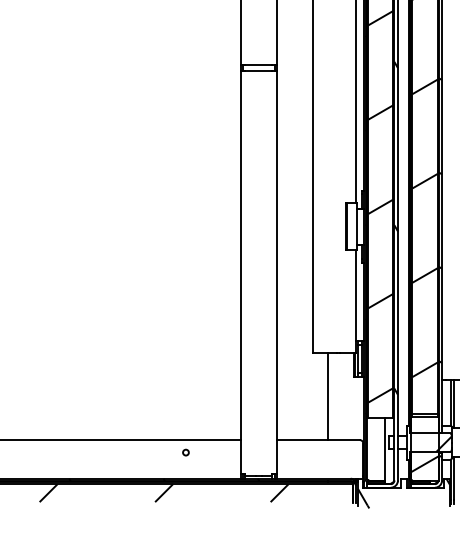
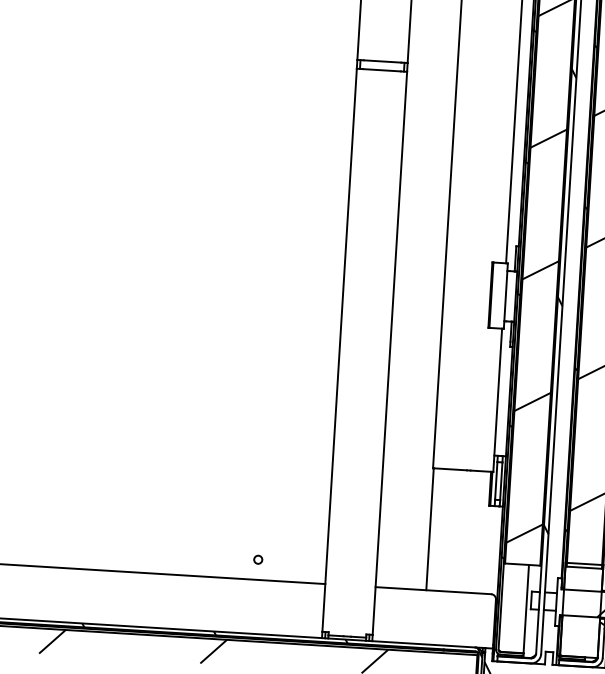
line: (328, 396) -> (430, 529), moved
circle: (185, 452) -> (257, 559), moved
hatch: (424, 463) -> (579, 632), removed

